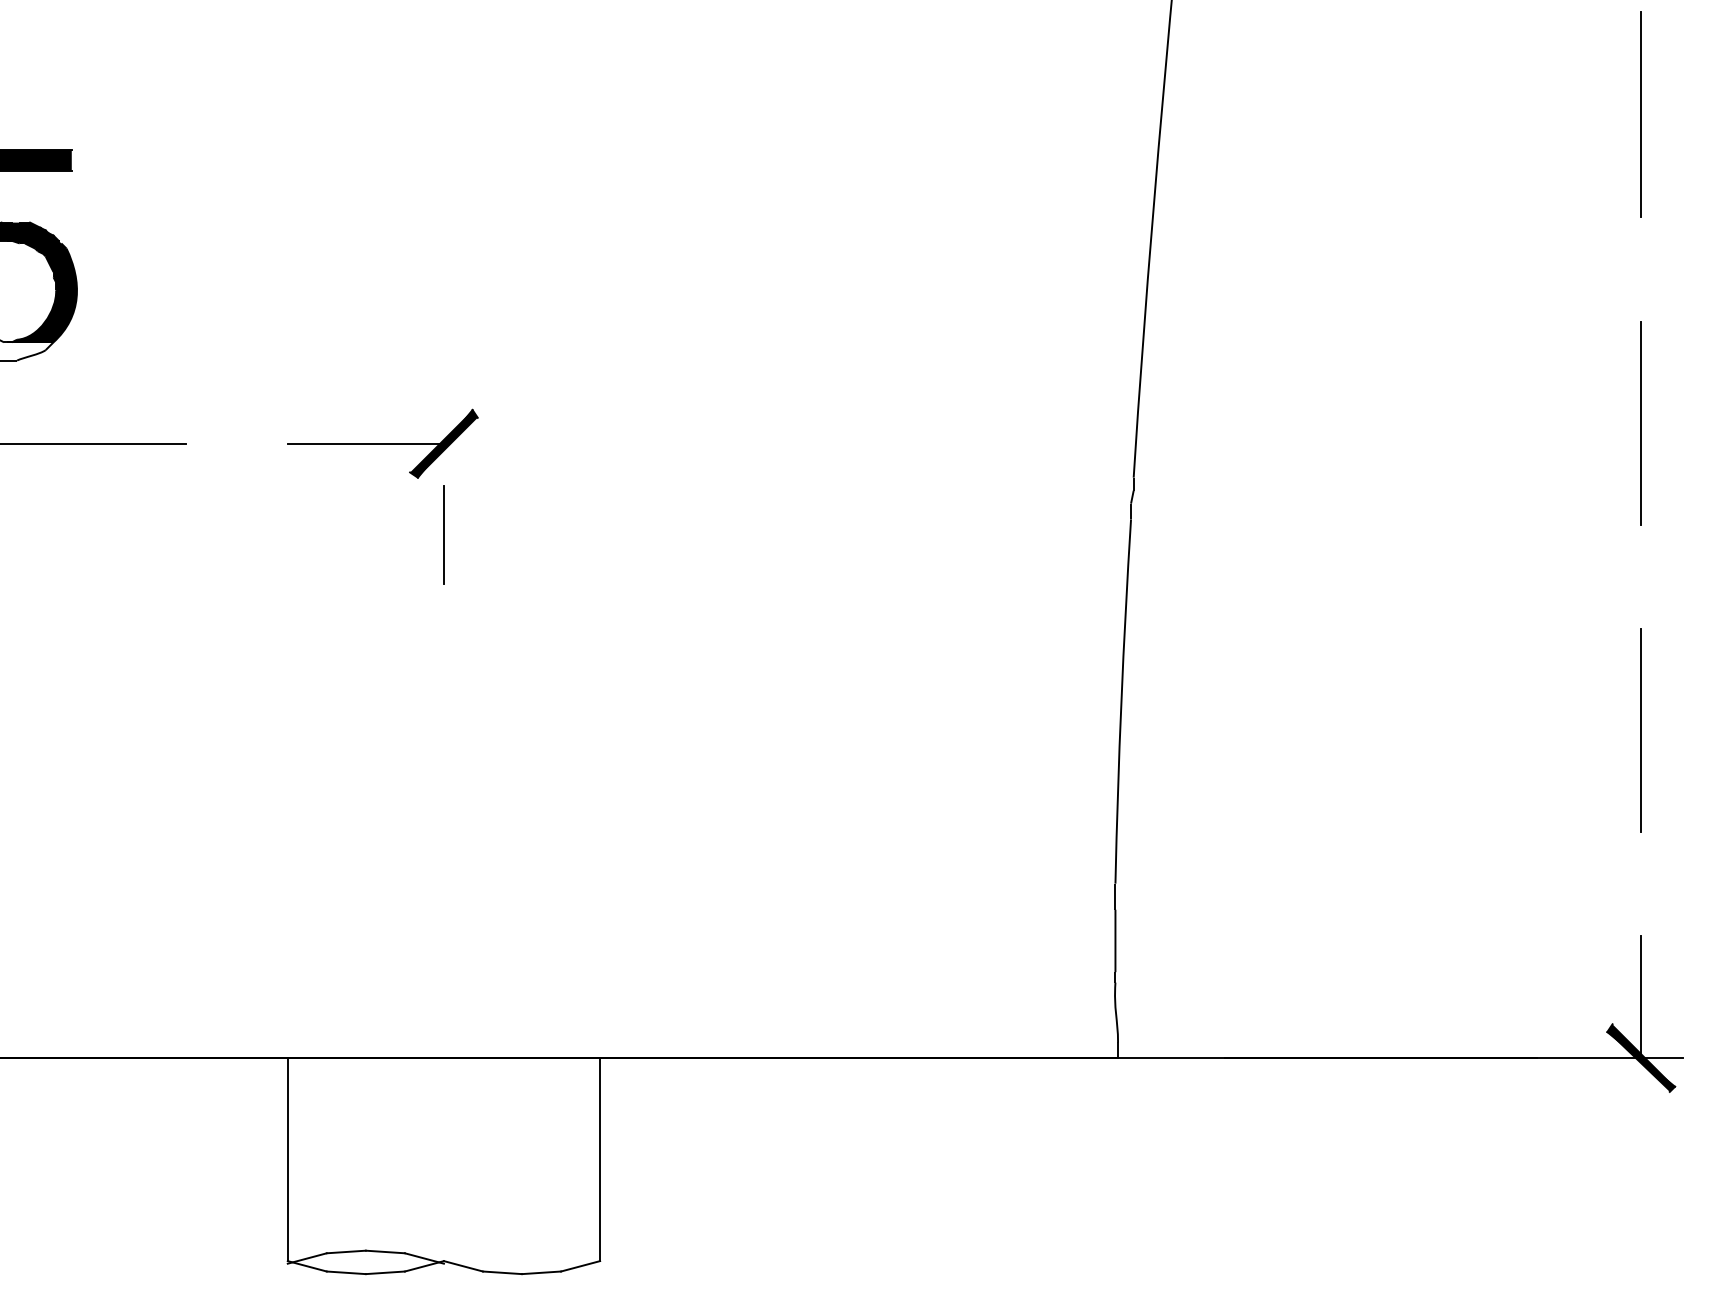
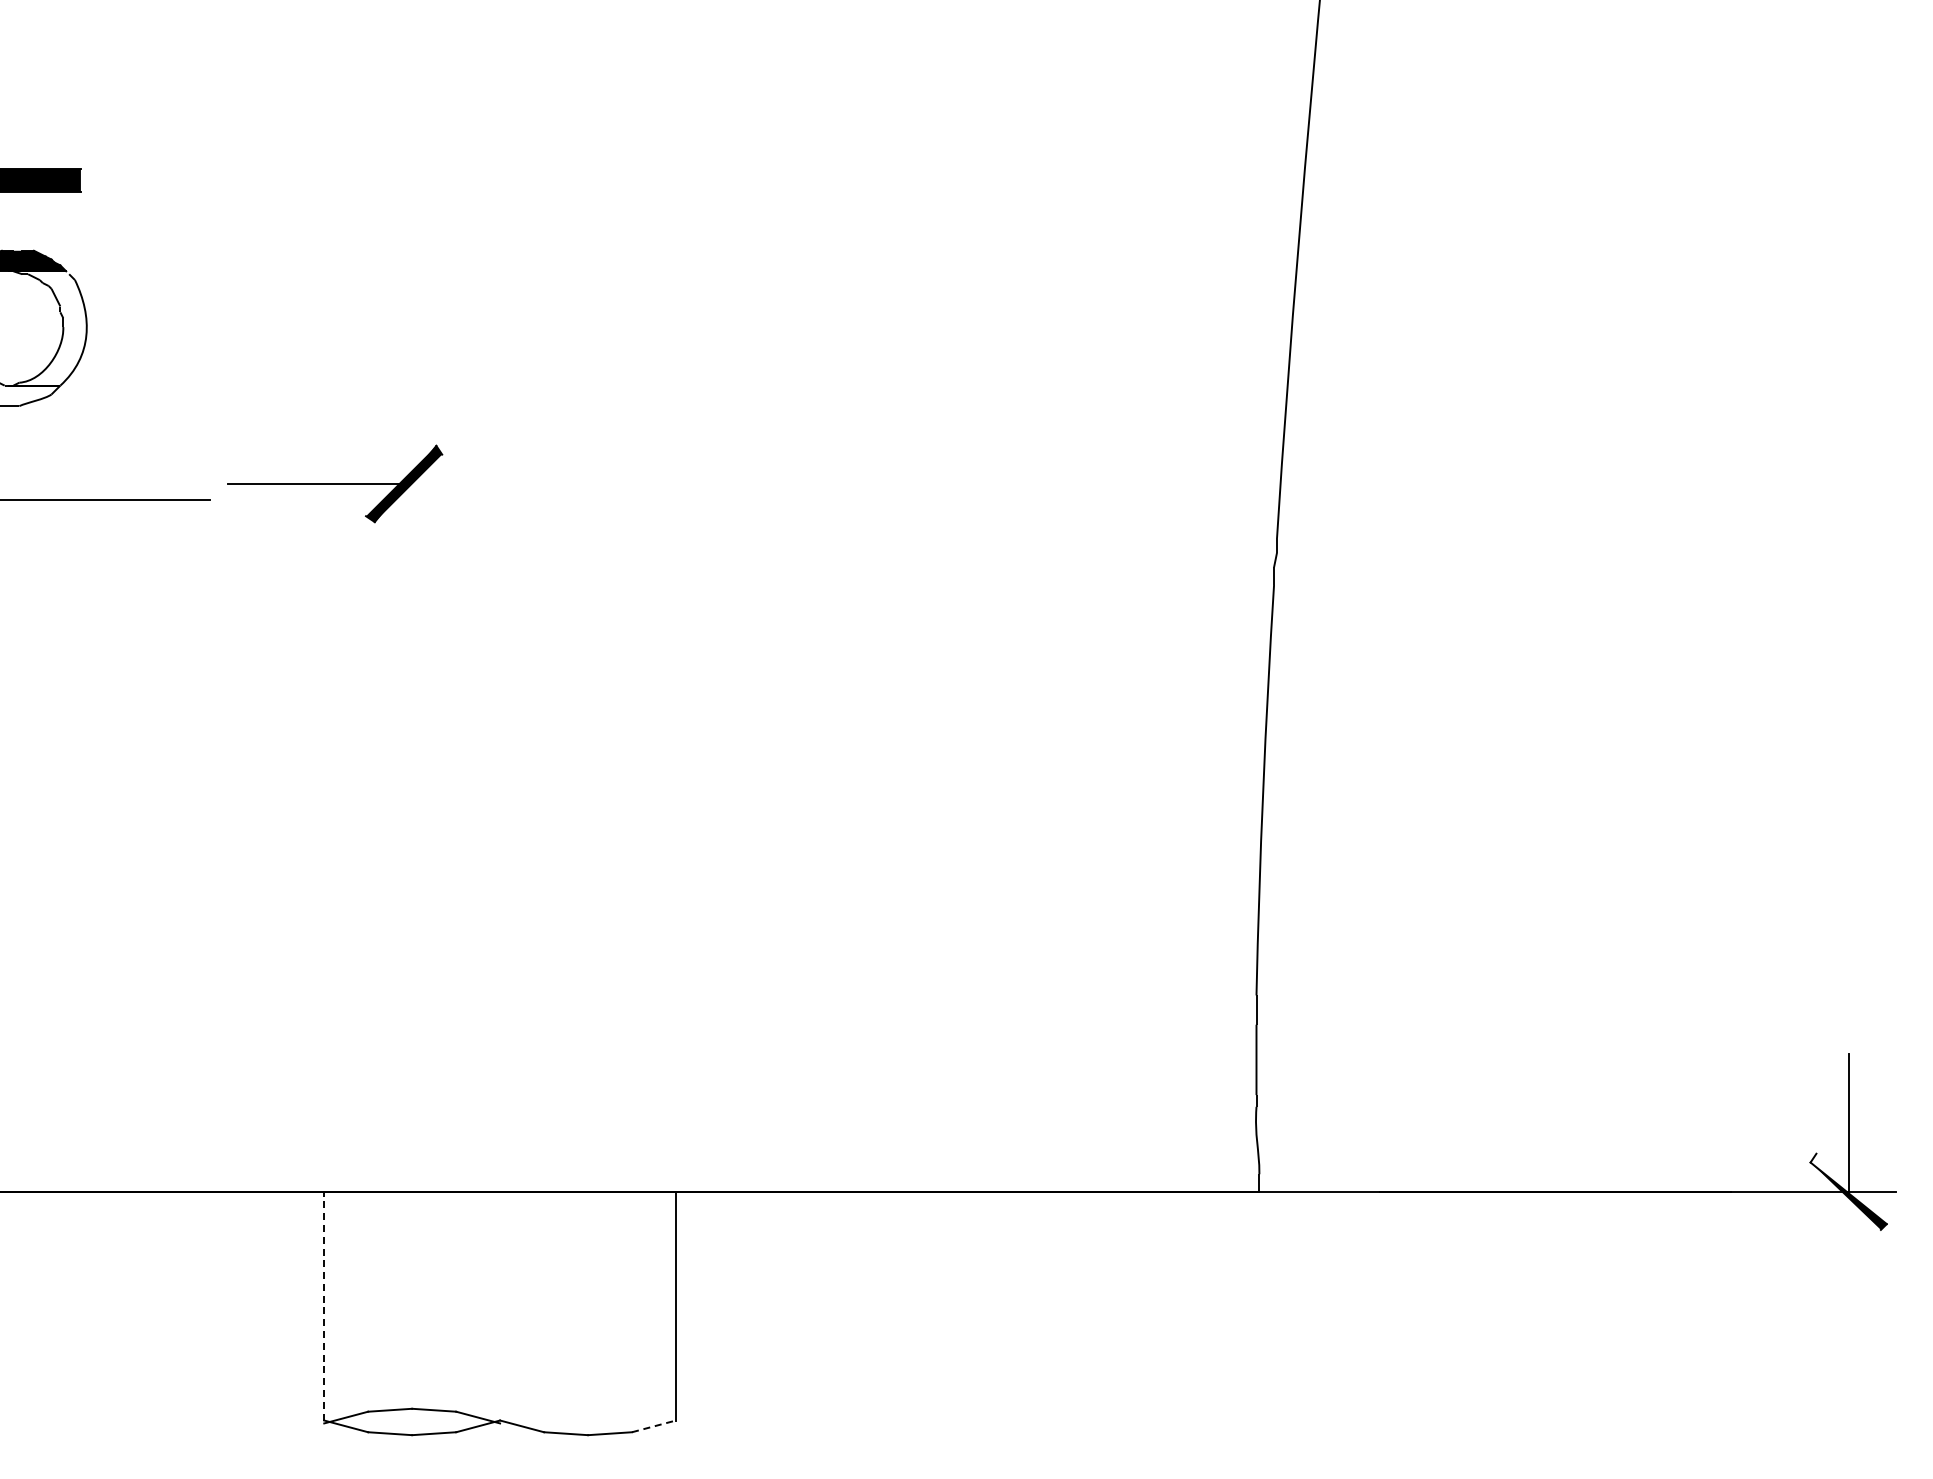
line: (1641, 114) -> (1848, 128), removed
fill: (41, 291) -> (46, 328), removed
line: (1641, 423) -> (1848, 476), removed
part: (383, 443) -> (335, 483), moved
line: (444, 534) -> (500, 602), removed
line: (1641, 730) -> (1848, 822), removed
fill: (1641, 1055) -> (1848, 1188), removed
line: (288, 1158) -> (324, 1305), solid -> dashed
line: (581, 1266) -> (654, 1426), solid -> dashed

